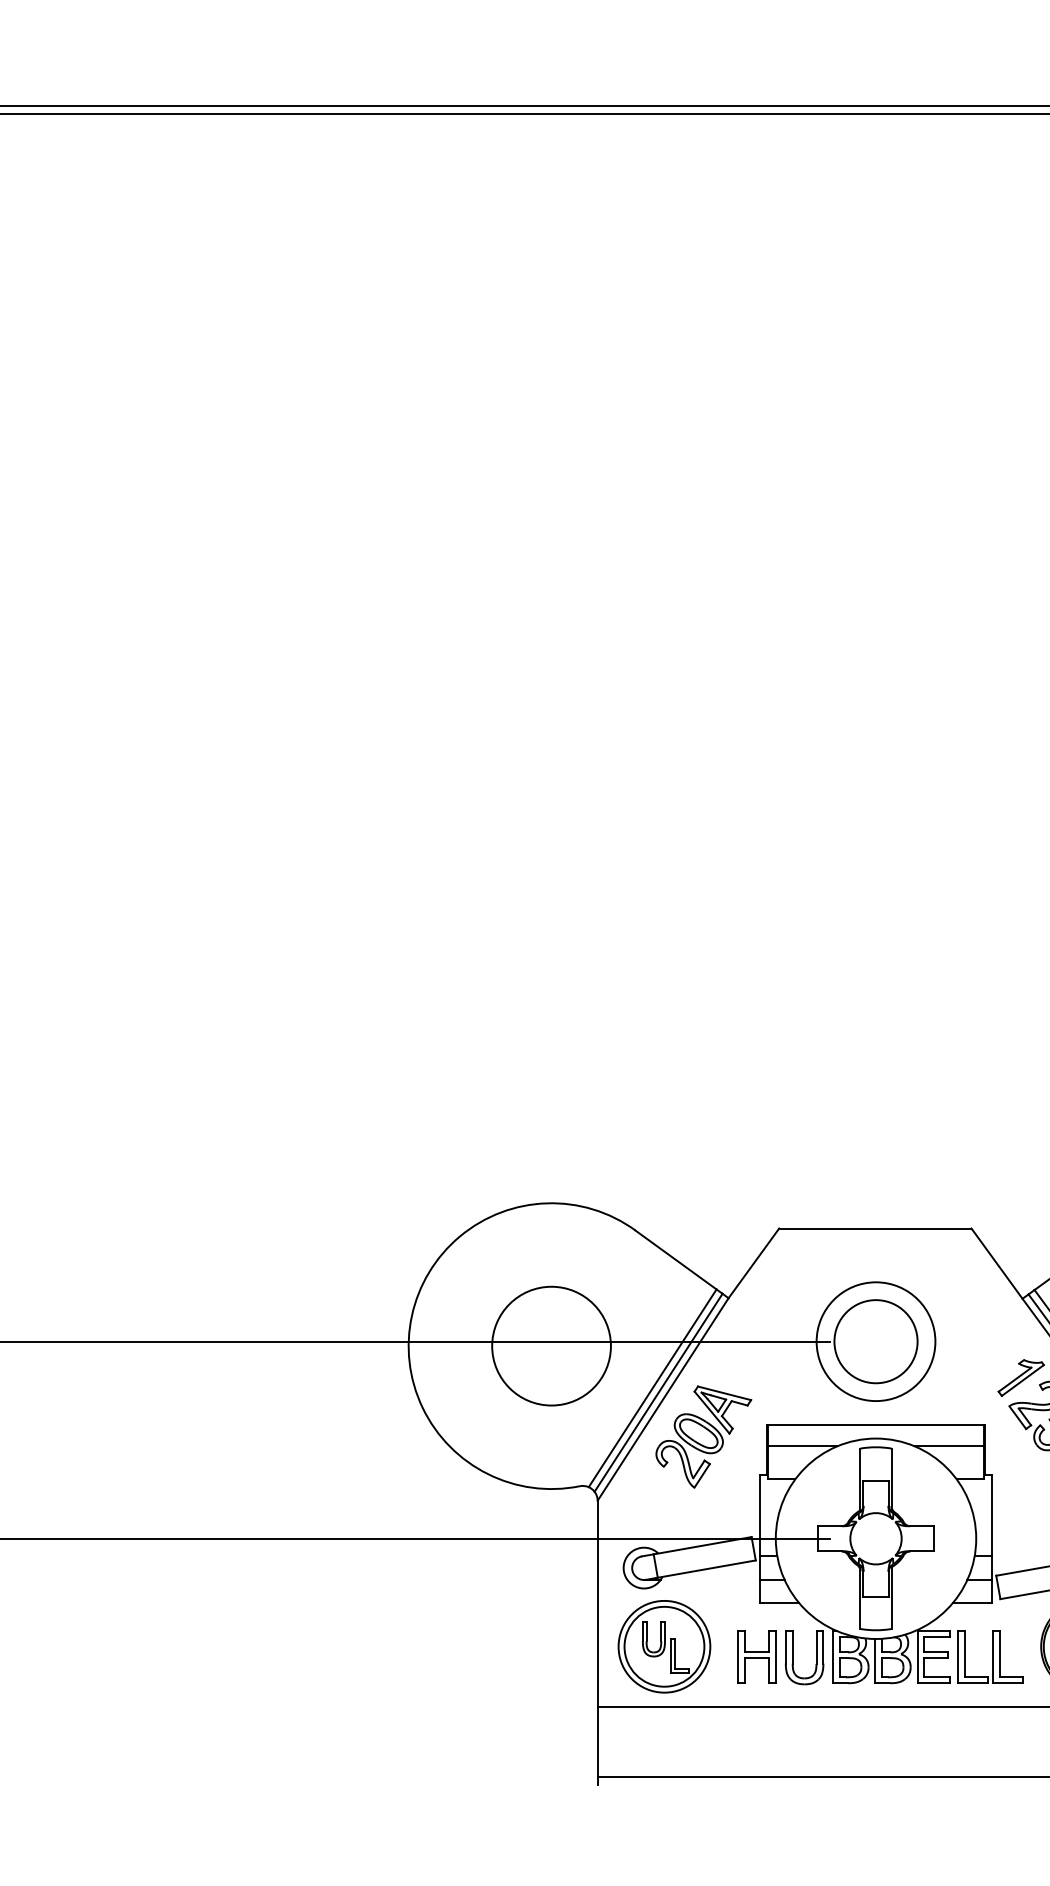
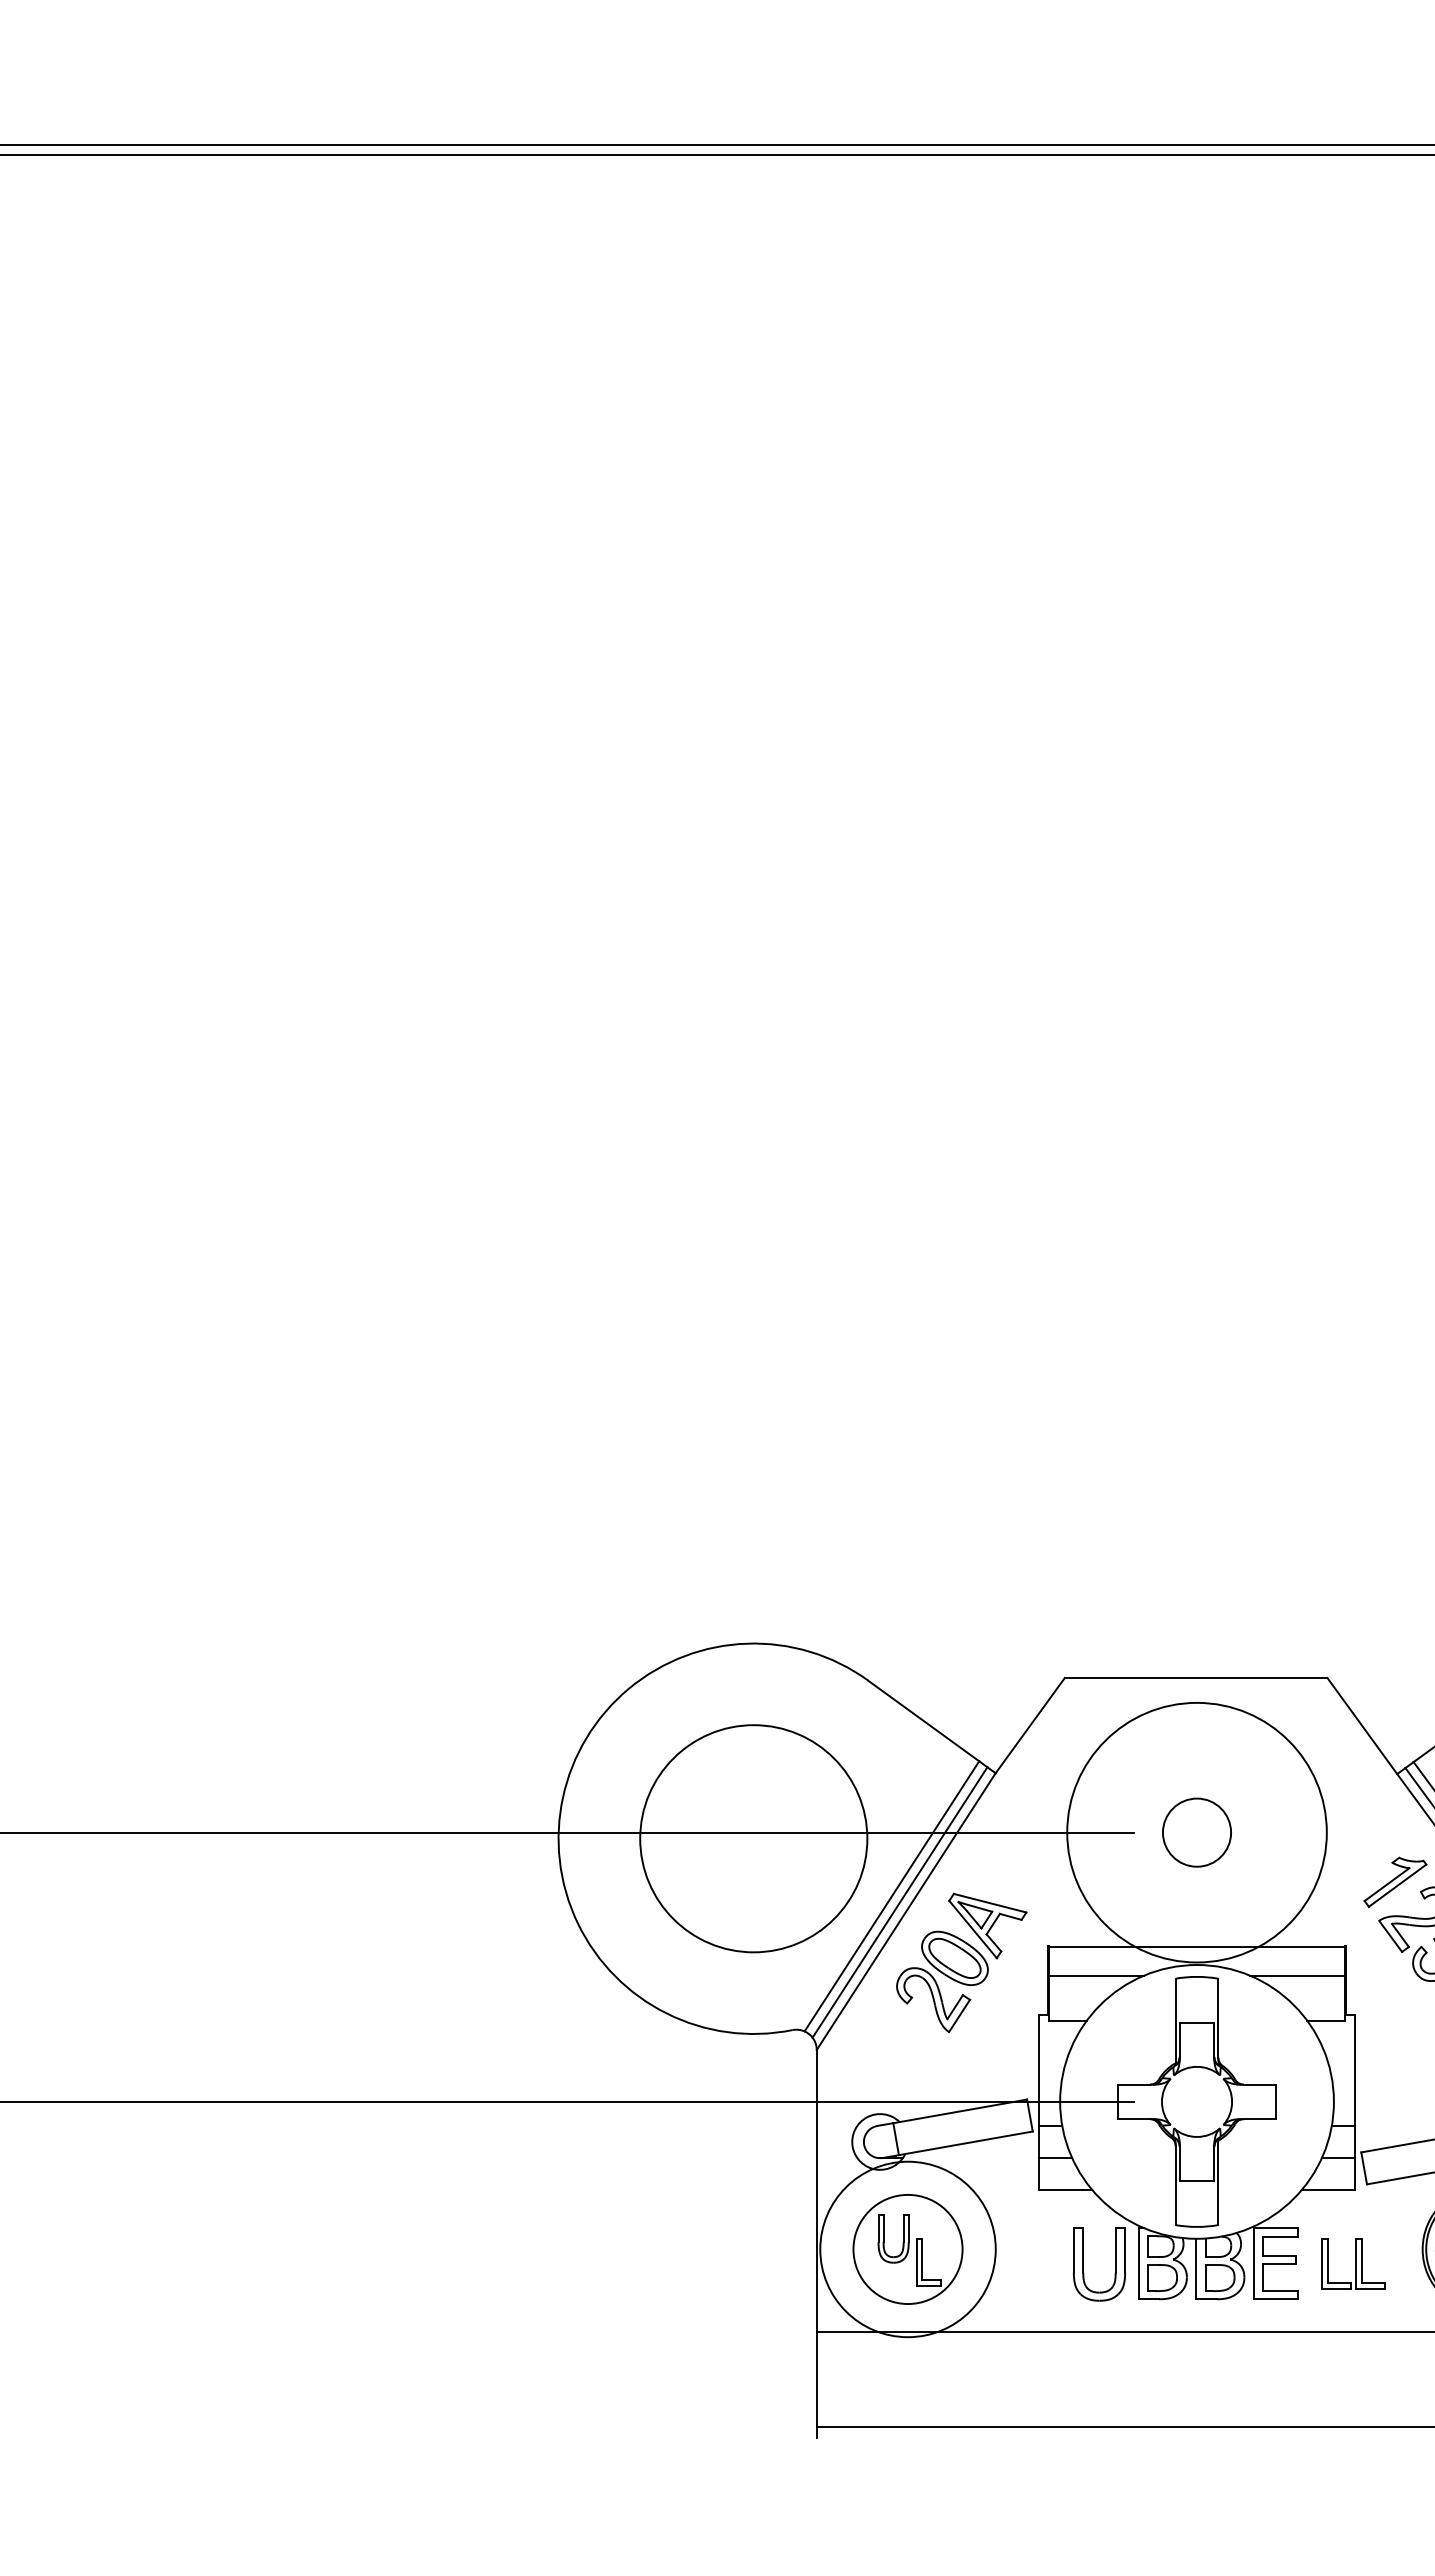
circle: (875, 1341) -> (1196, 1832), size x0.6
circle: (875, 1341) -> (1196, 1832), size x1.6
circle: (551, 1345) -> (753, 1838), size x1.4
circle: (664, 1646) -> (907, 2249), size x1.4
part: (757, 1657) -> (1034, 2263), removed
part: (989, 1657) -> (1352, 2263), size x0.7

